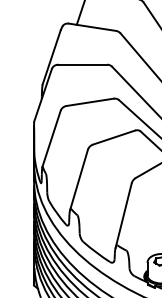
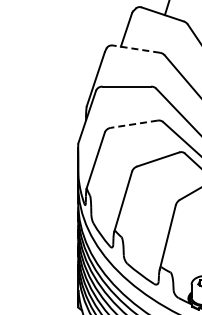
line: (92, 27) -> (136, 49), solid -> dashed
line: (90, 102) -> (134, 124), solid -> dashed

